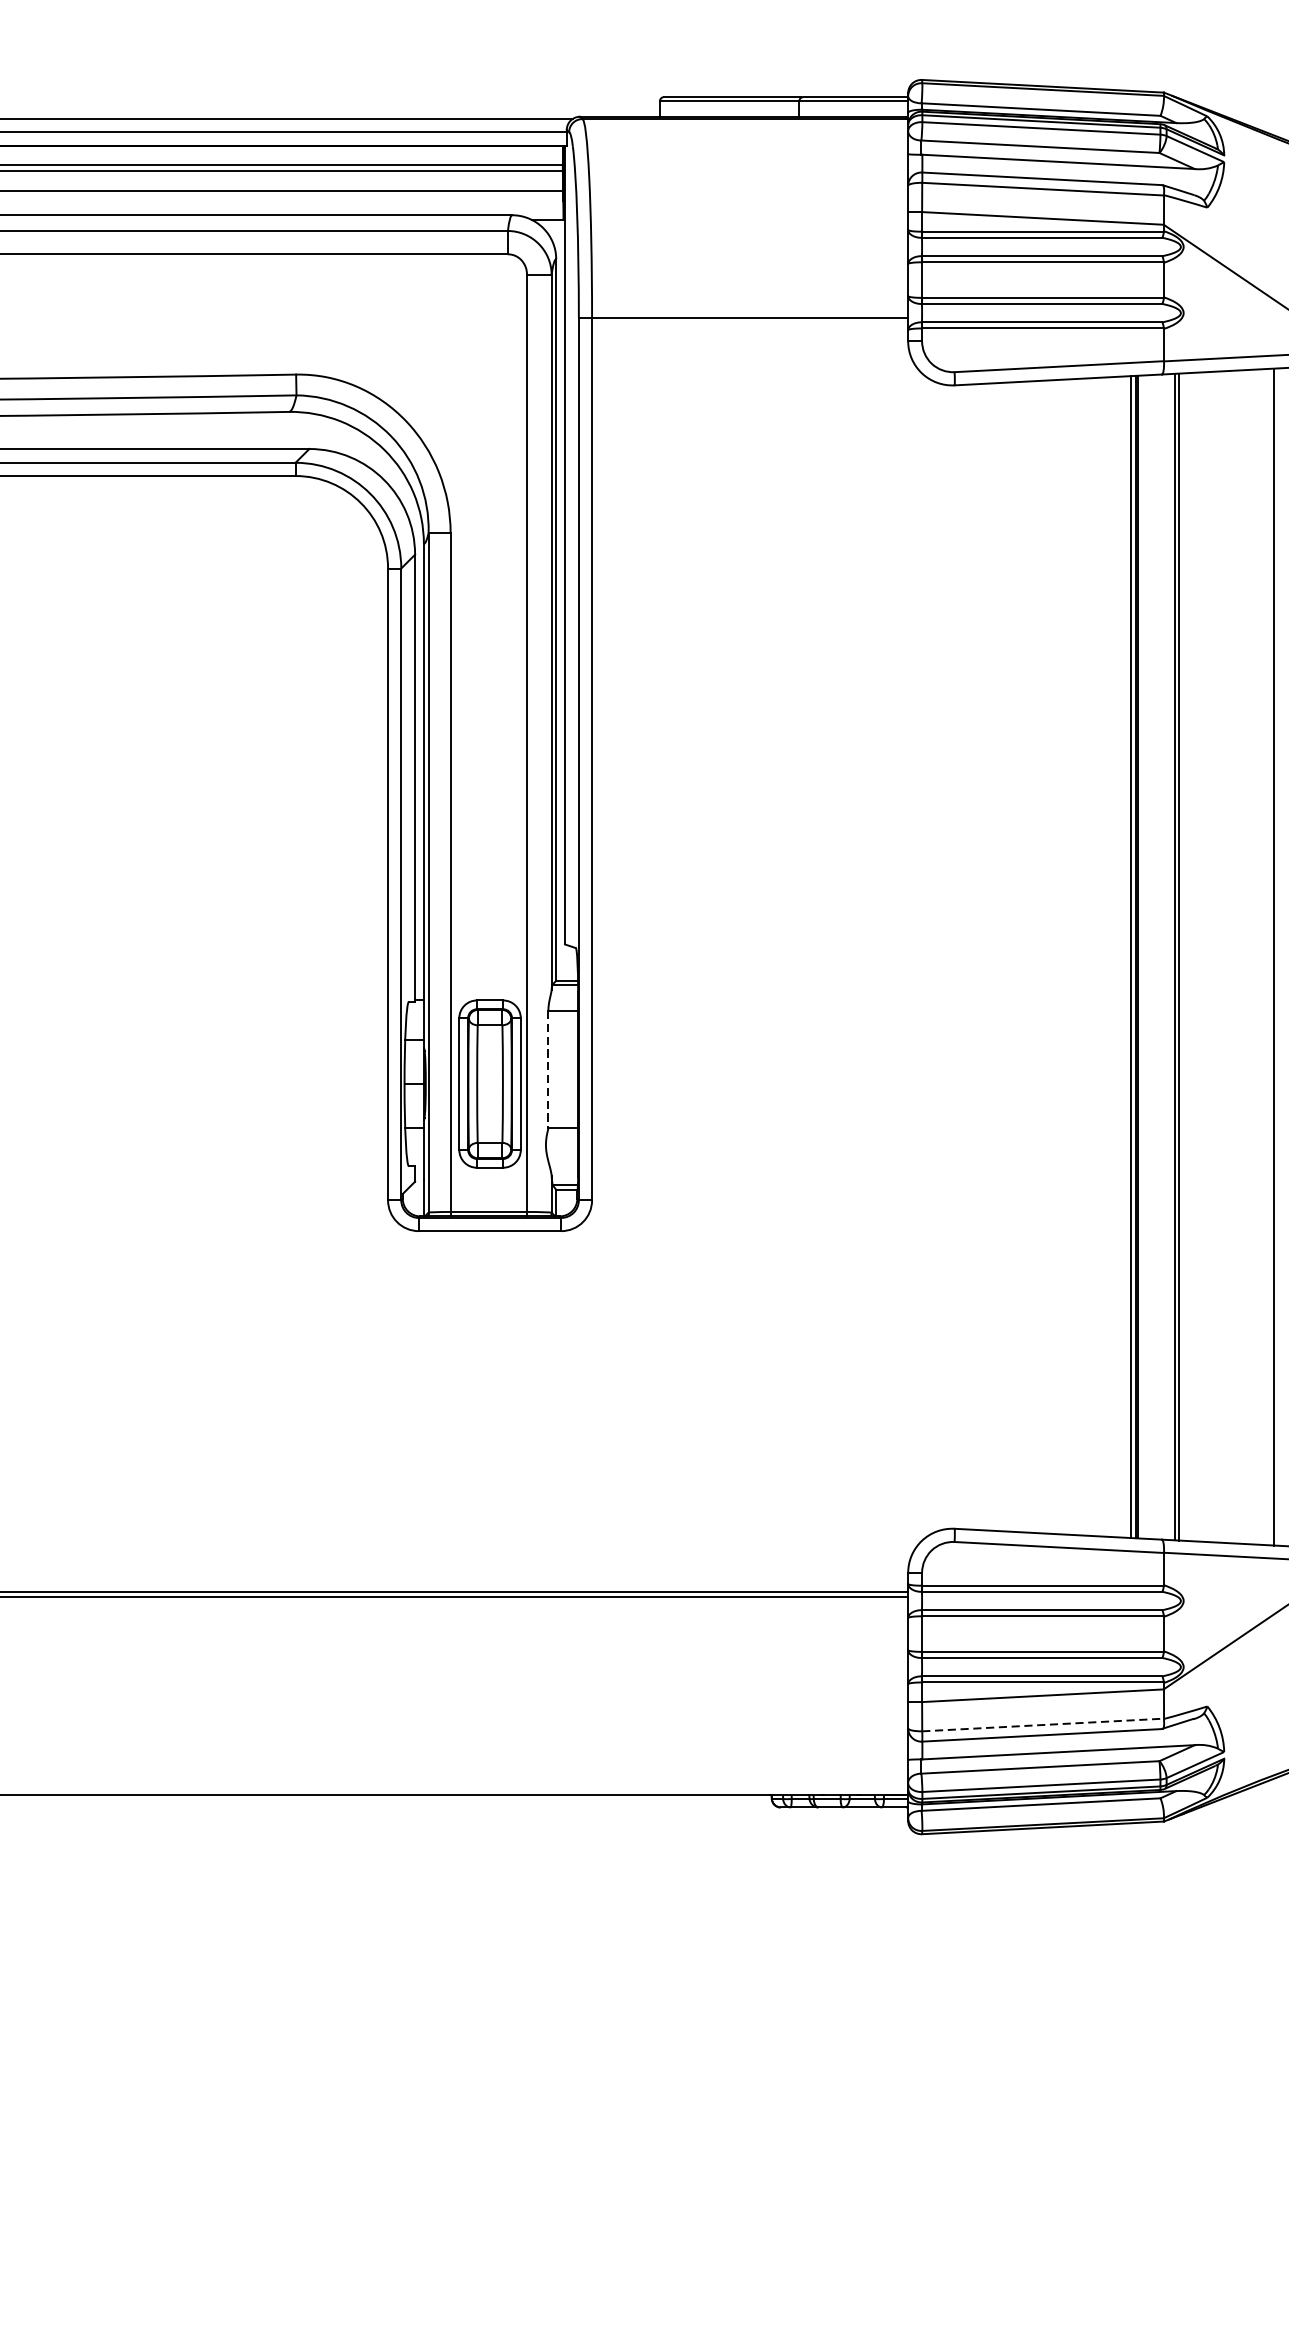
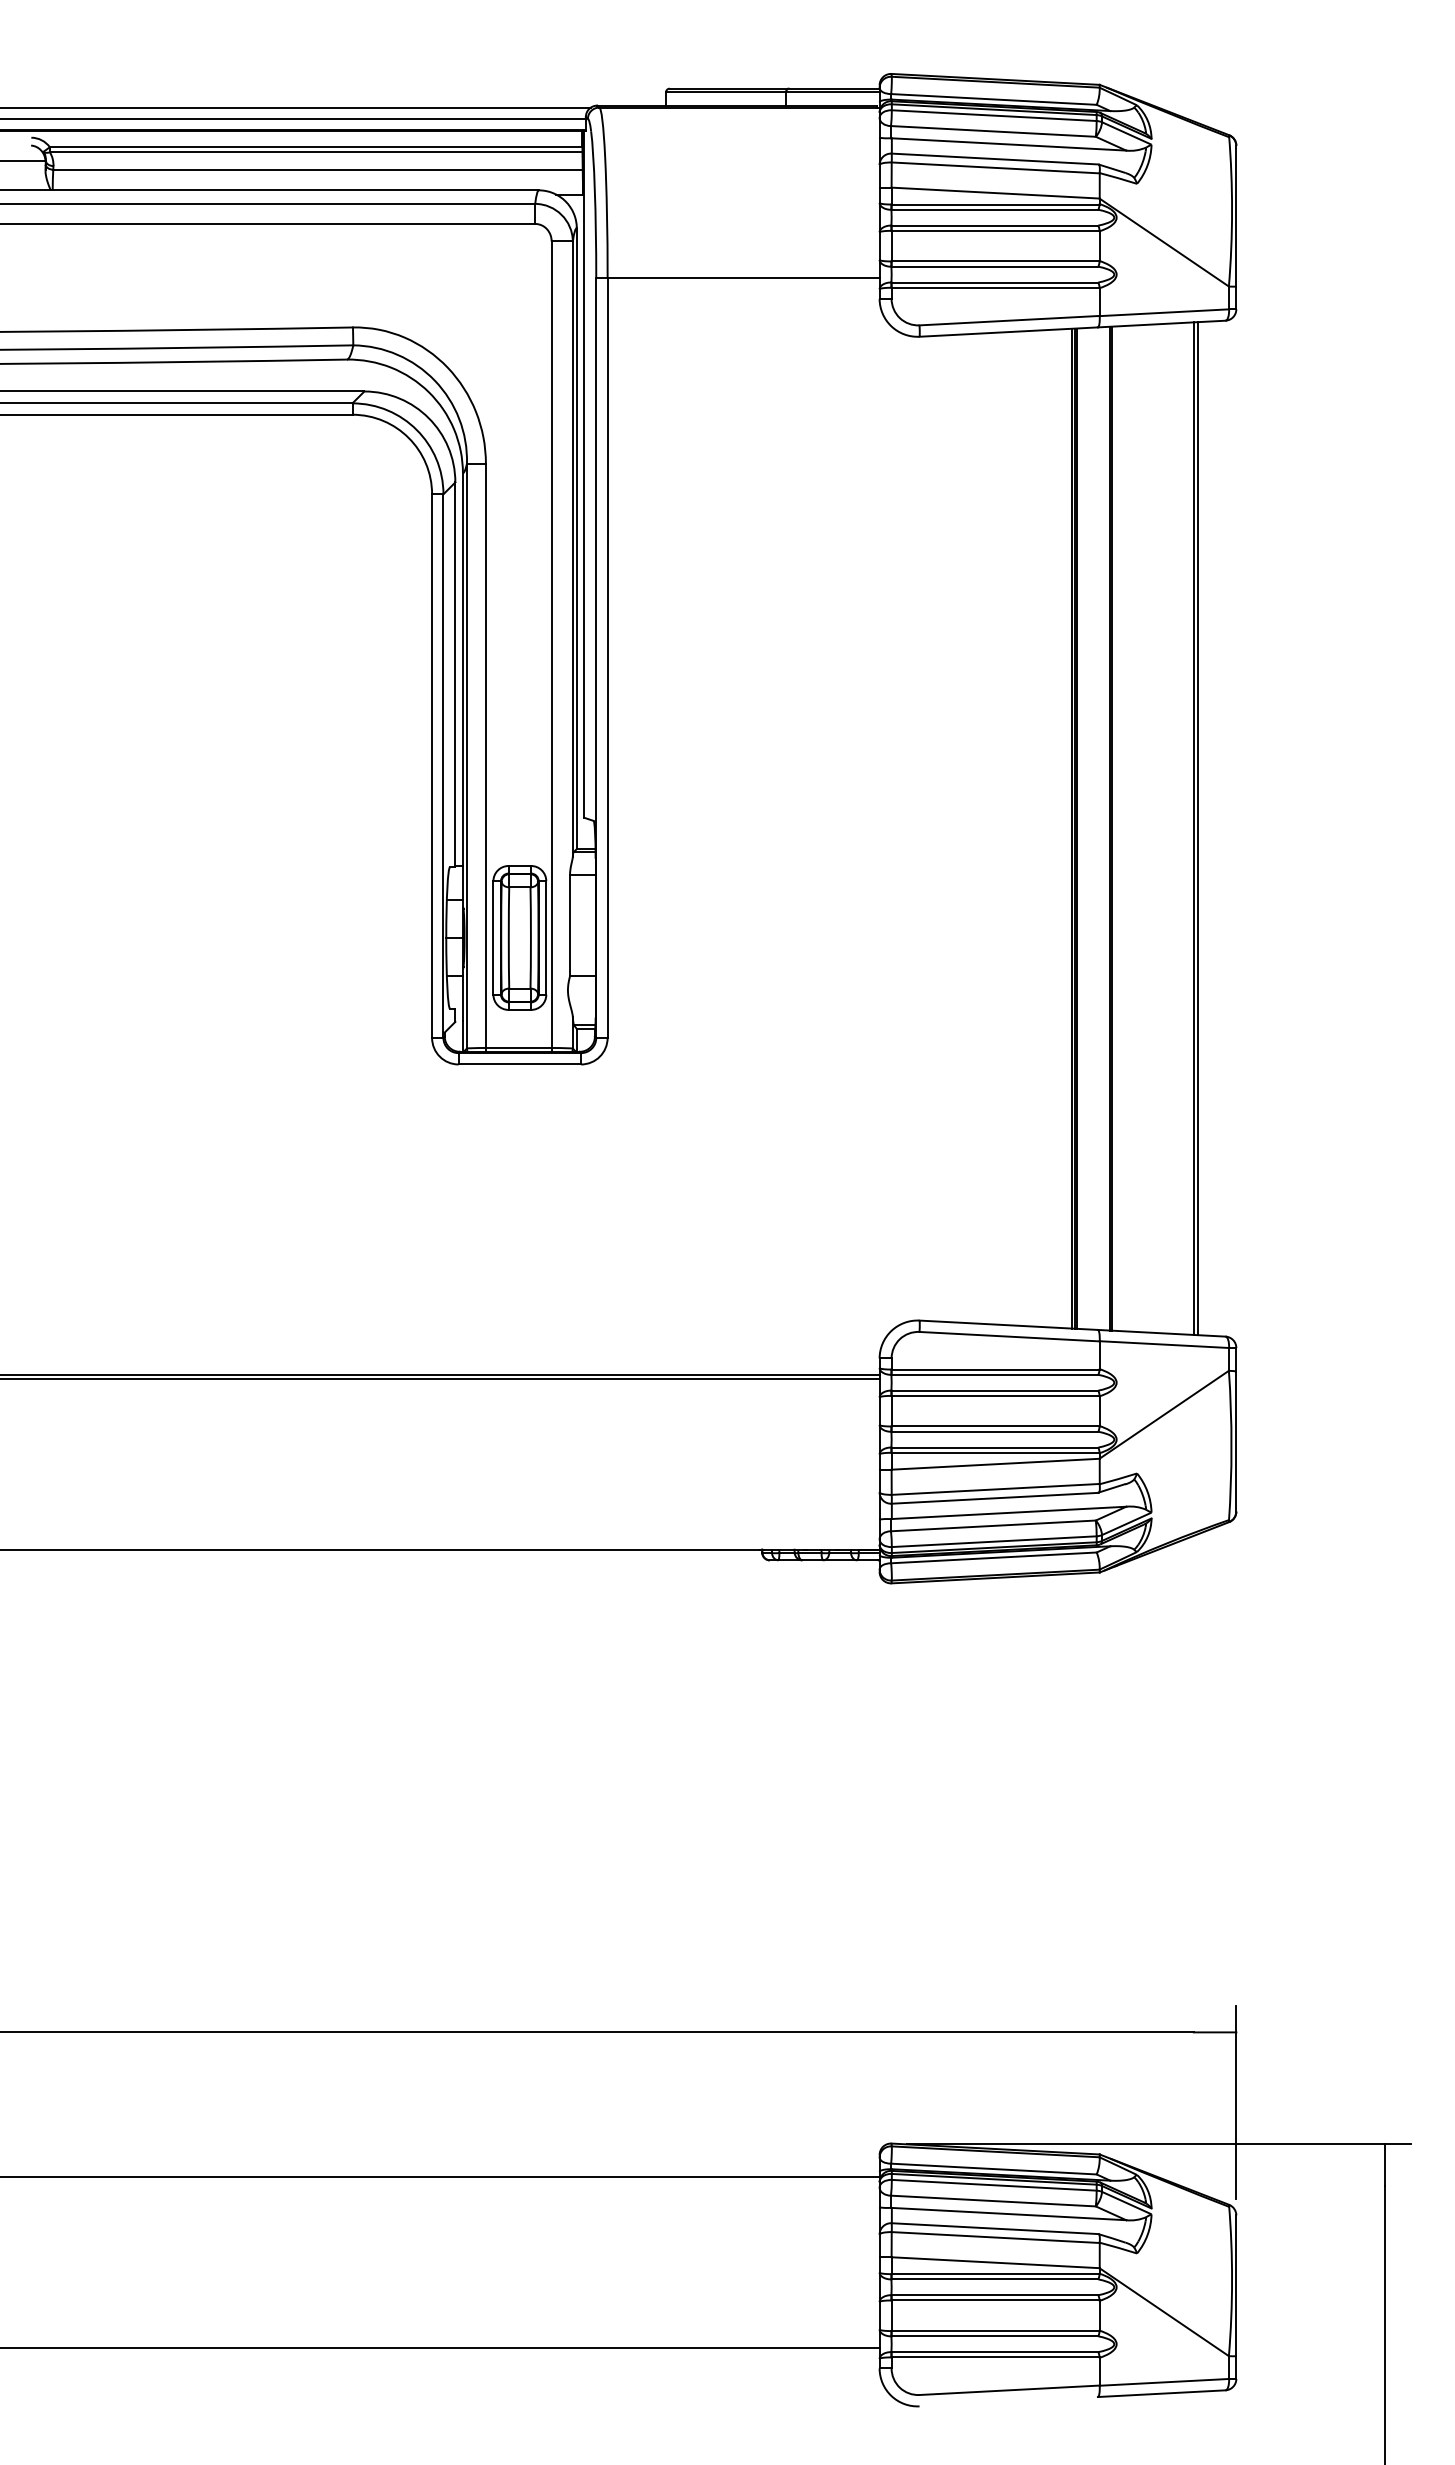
line: (1278, 956) -> (1198, 828), added
line: (548, 1069) -> (570, 925), dashed -> solid
line: (1044, 1725) -> (996, 1489), dashed -> solid

